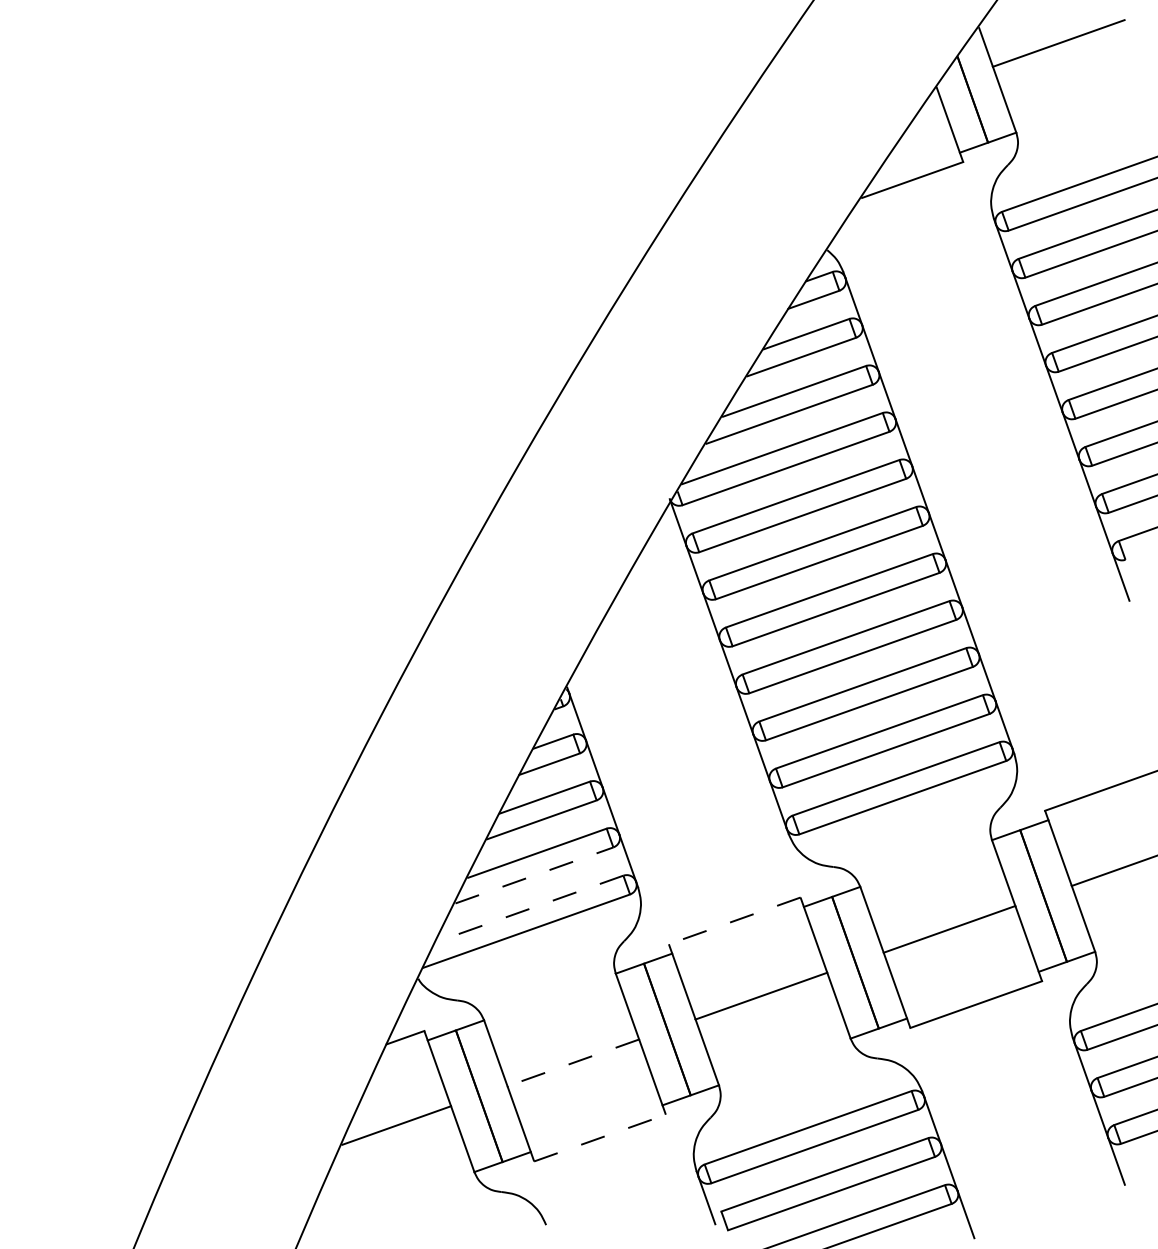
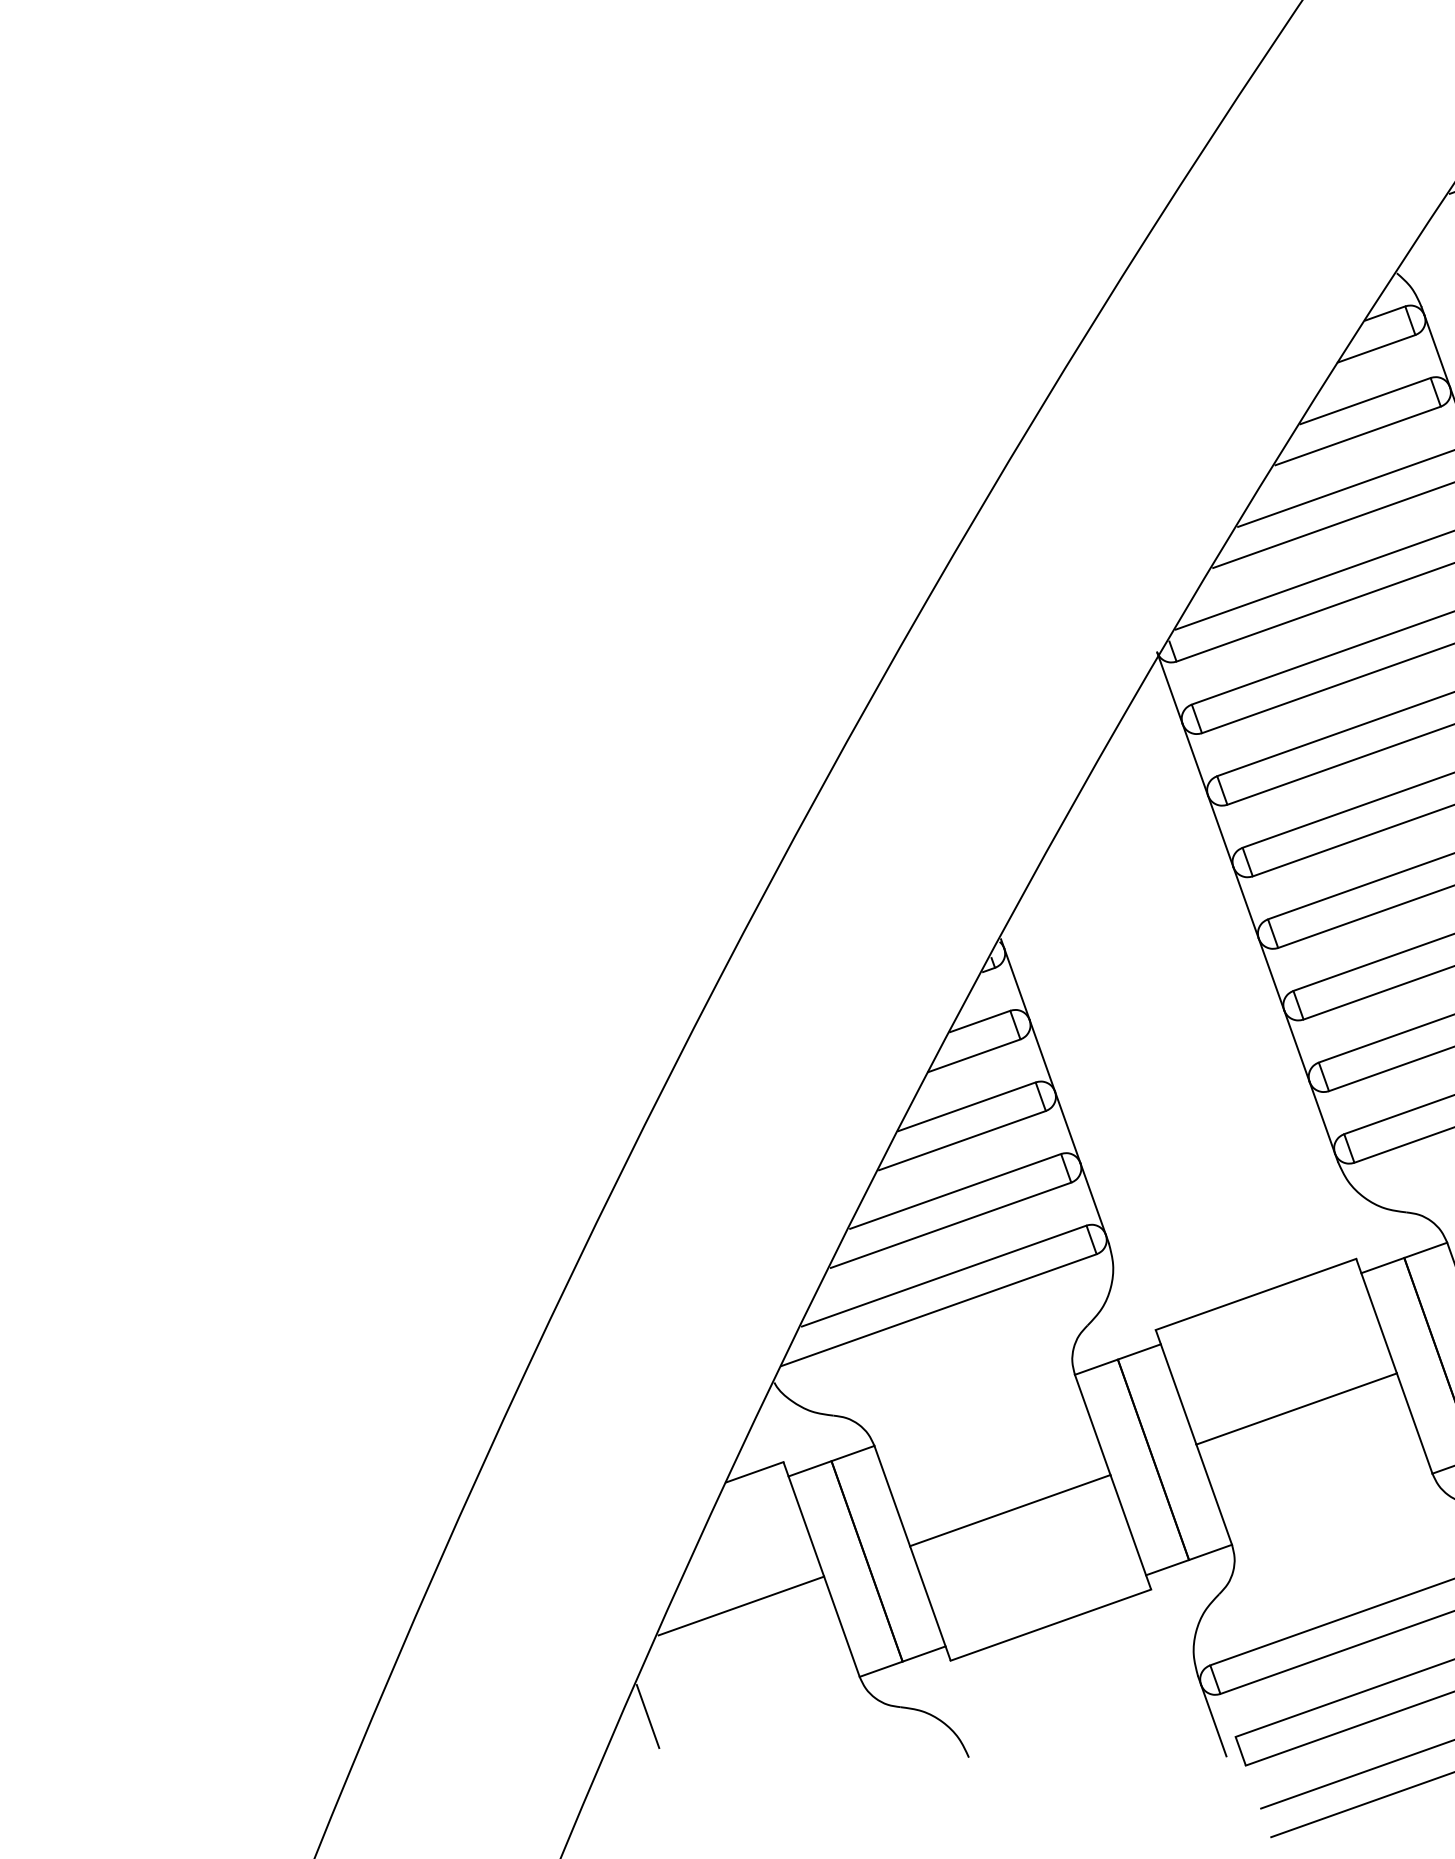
line: (534, 875) -> (951, 1225), dashed -> solid
line: (529, 908) -> (943, 1275), dashed -> solid
line: (734, 920) -> (1255, 1293), dashed -> solid
line: (573, 1062) -> (1010, 1510), dashed -> solid
line: (600, 1138) -> (1051, 1625), dashed -> solid
line: (335, 1197) -> (648, 1715), added

